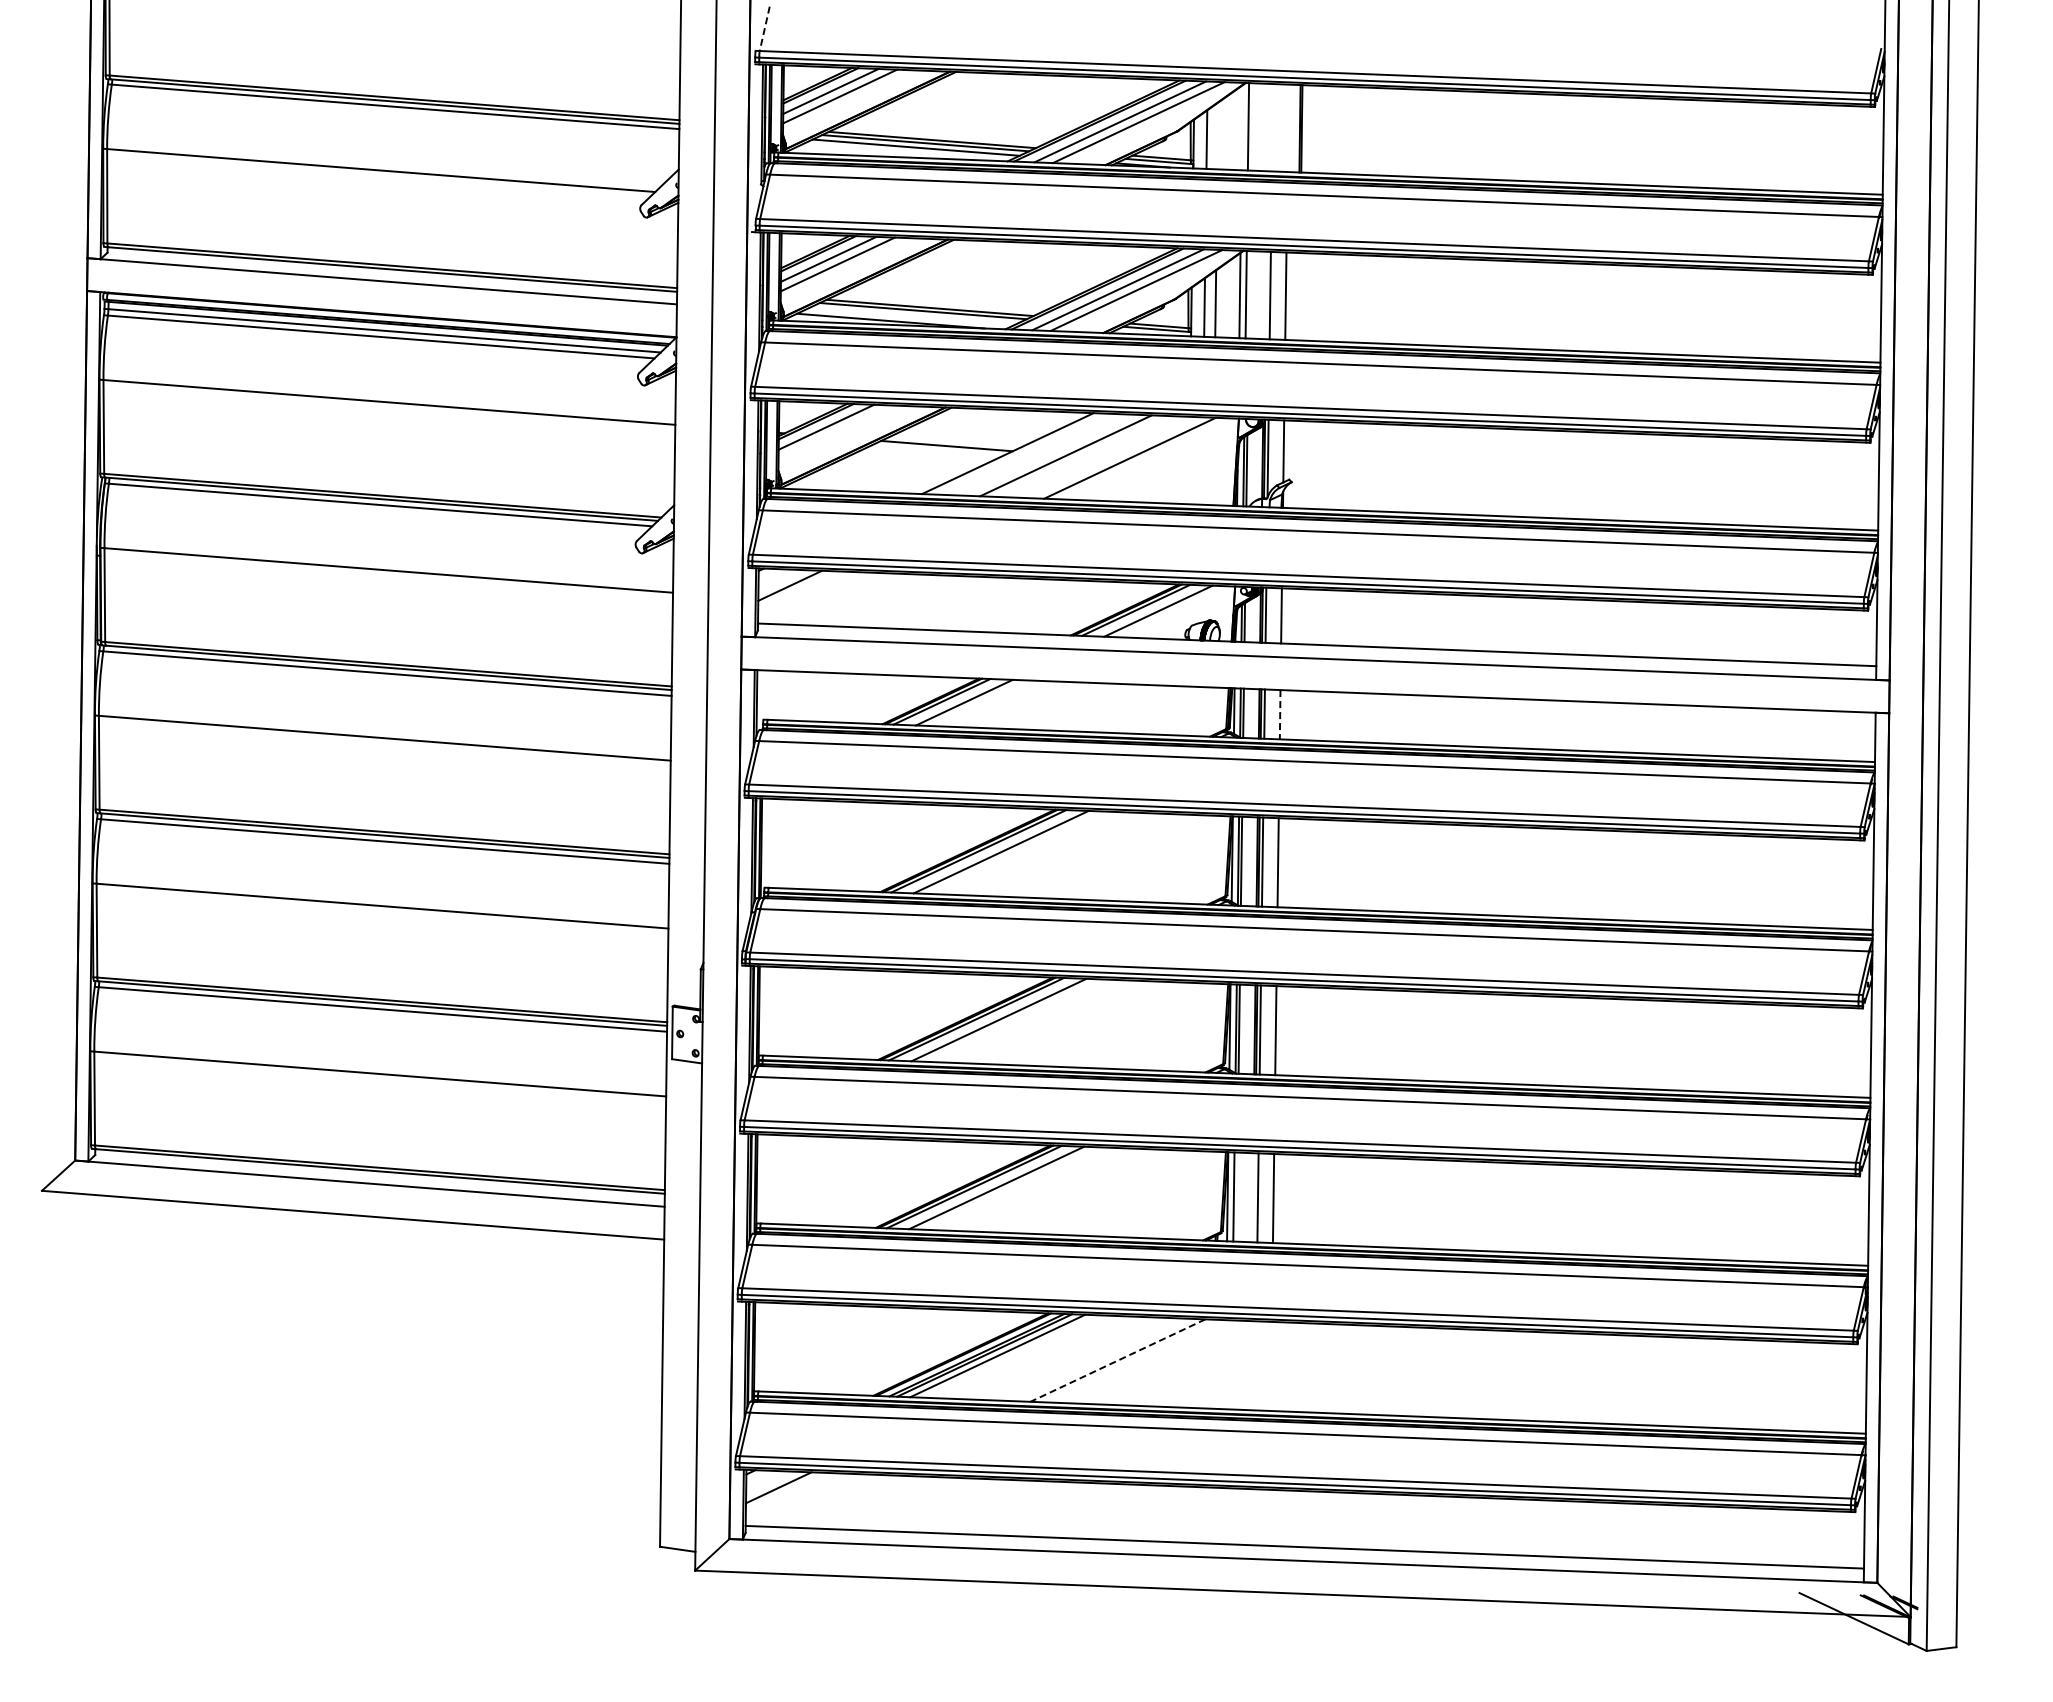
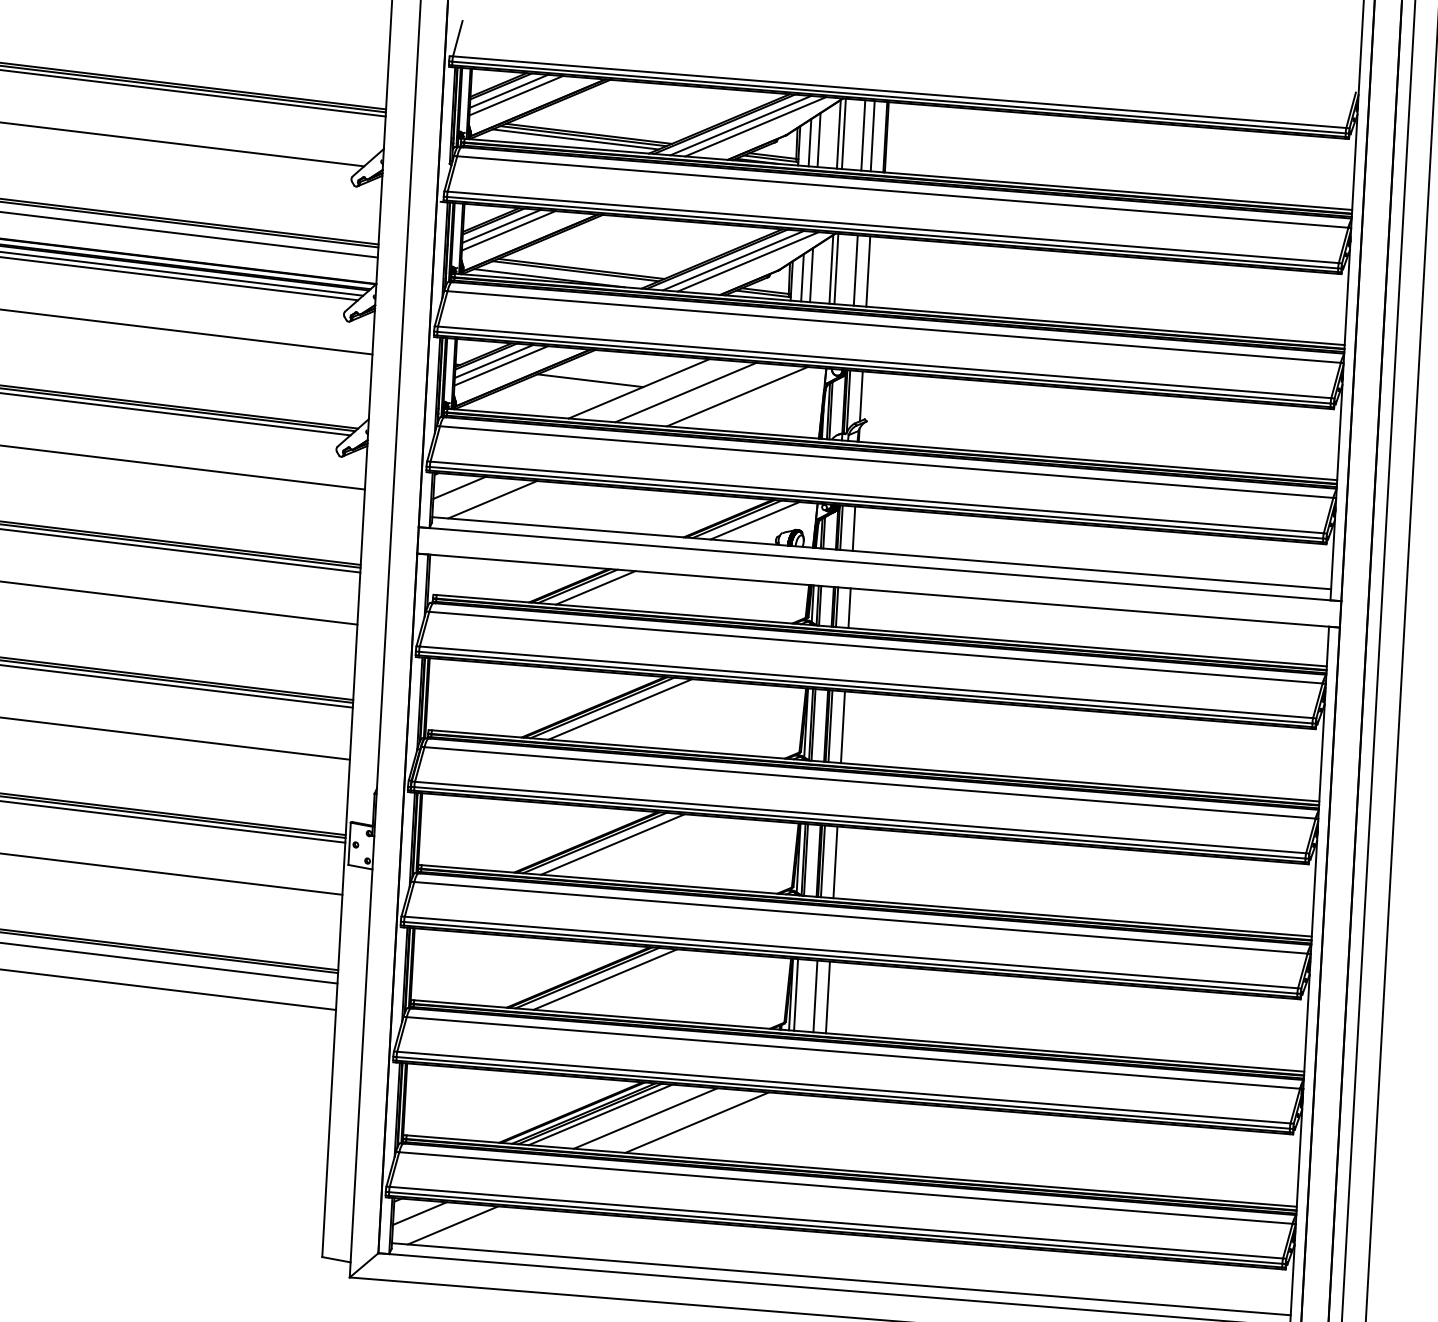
line: (764, 28) -> (457, 38), dashed -> solid
line: (1241, 127) -> (838, 134), added
line: (1272, 127) -> (863, 135), added
line: (1283, 127) -> (872, 135), added
line: (1217, 135) -> (818, 139), added
line: (835, 432) -> (501, 366), added
line: (831, 598) -> (492, 499), added
line: (1280, 714) -> (849, 608), dashed -> solid
line: (1053, 1357) -> (645, 1117), added
line: (1117, 1360) -> (696, 1122), dashed -> solid
line: (820, 1500) -> (453, 1225), added

